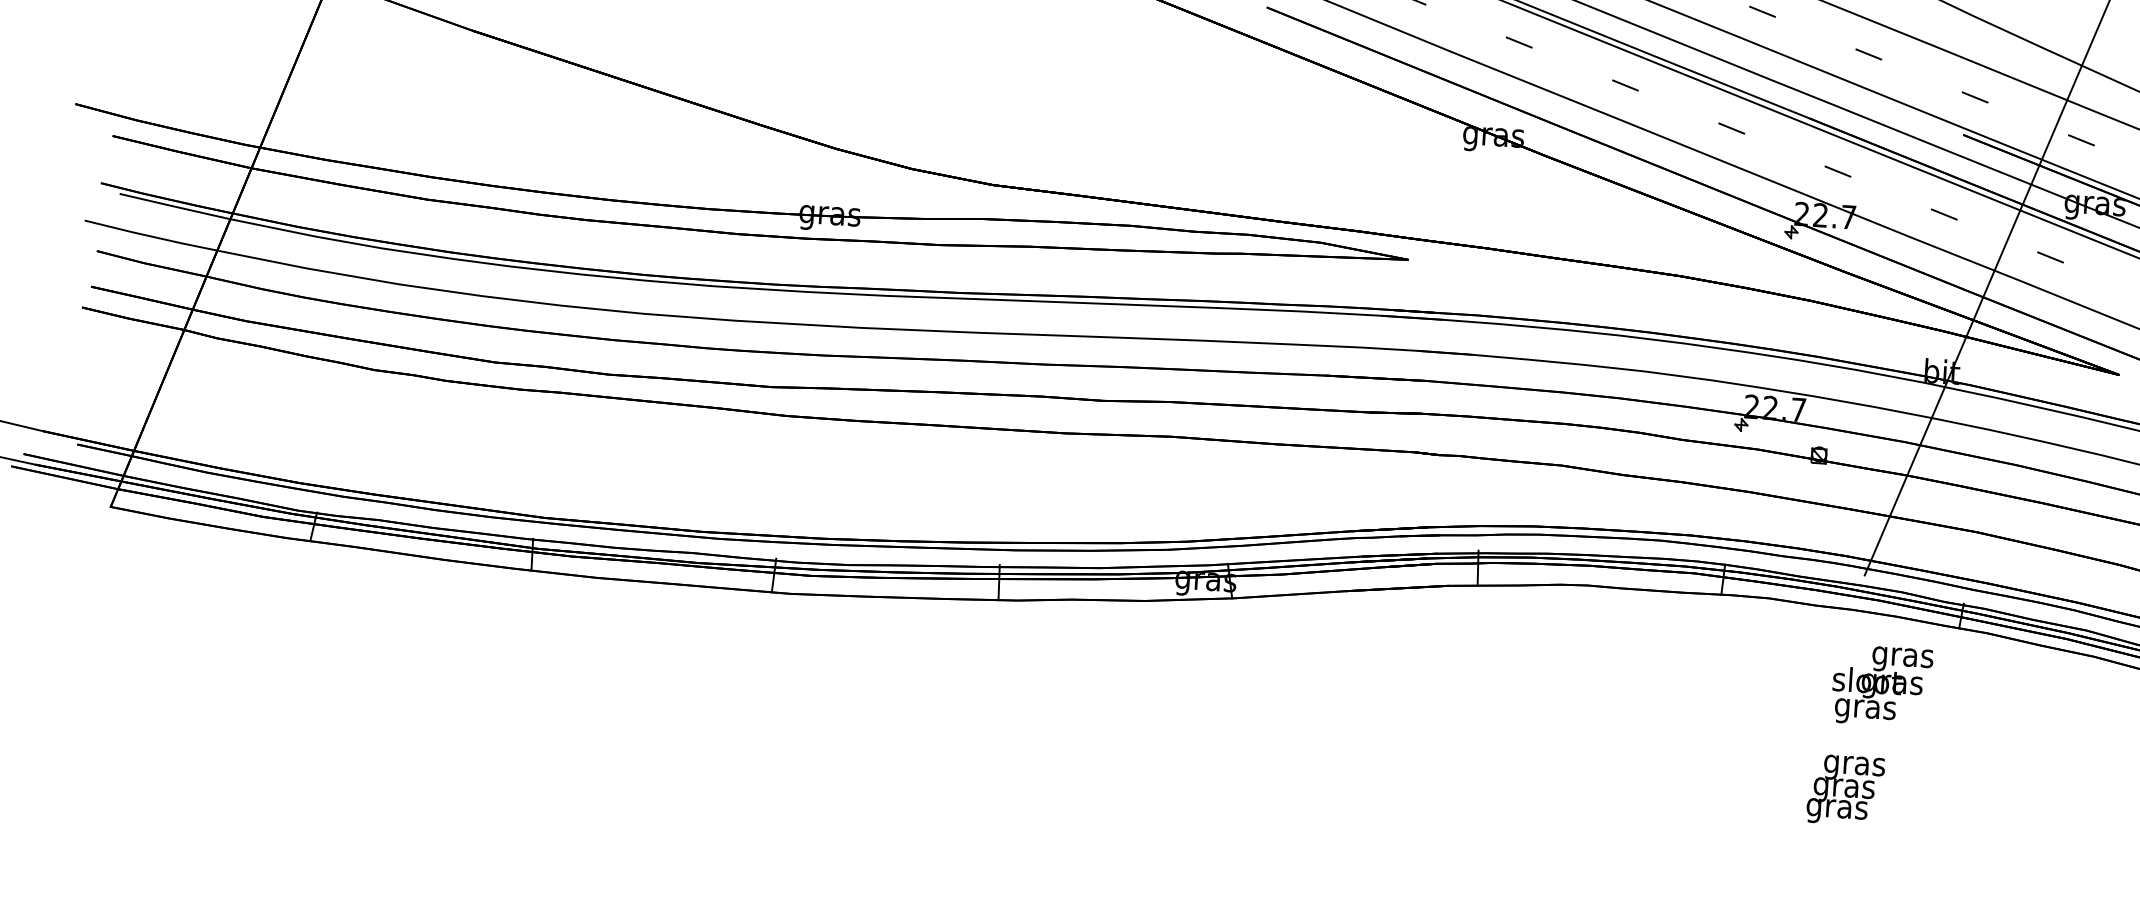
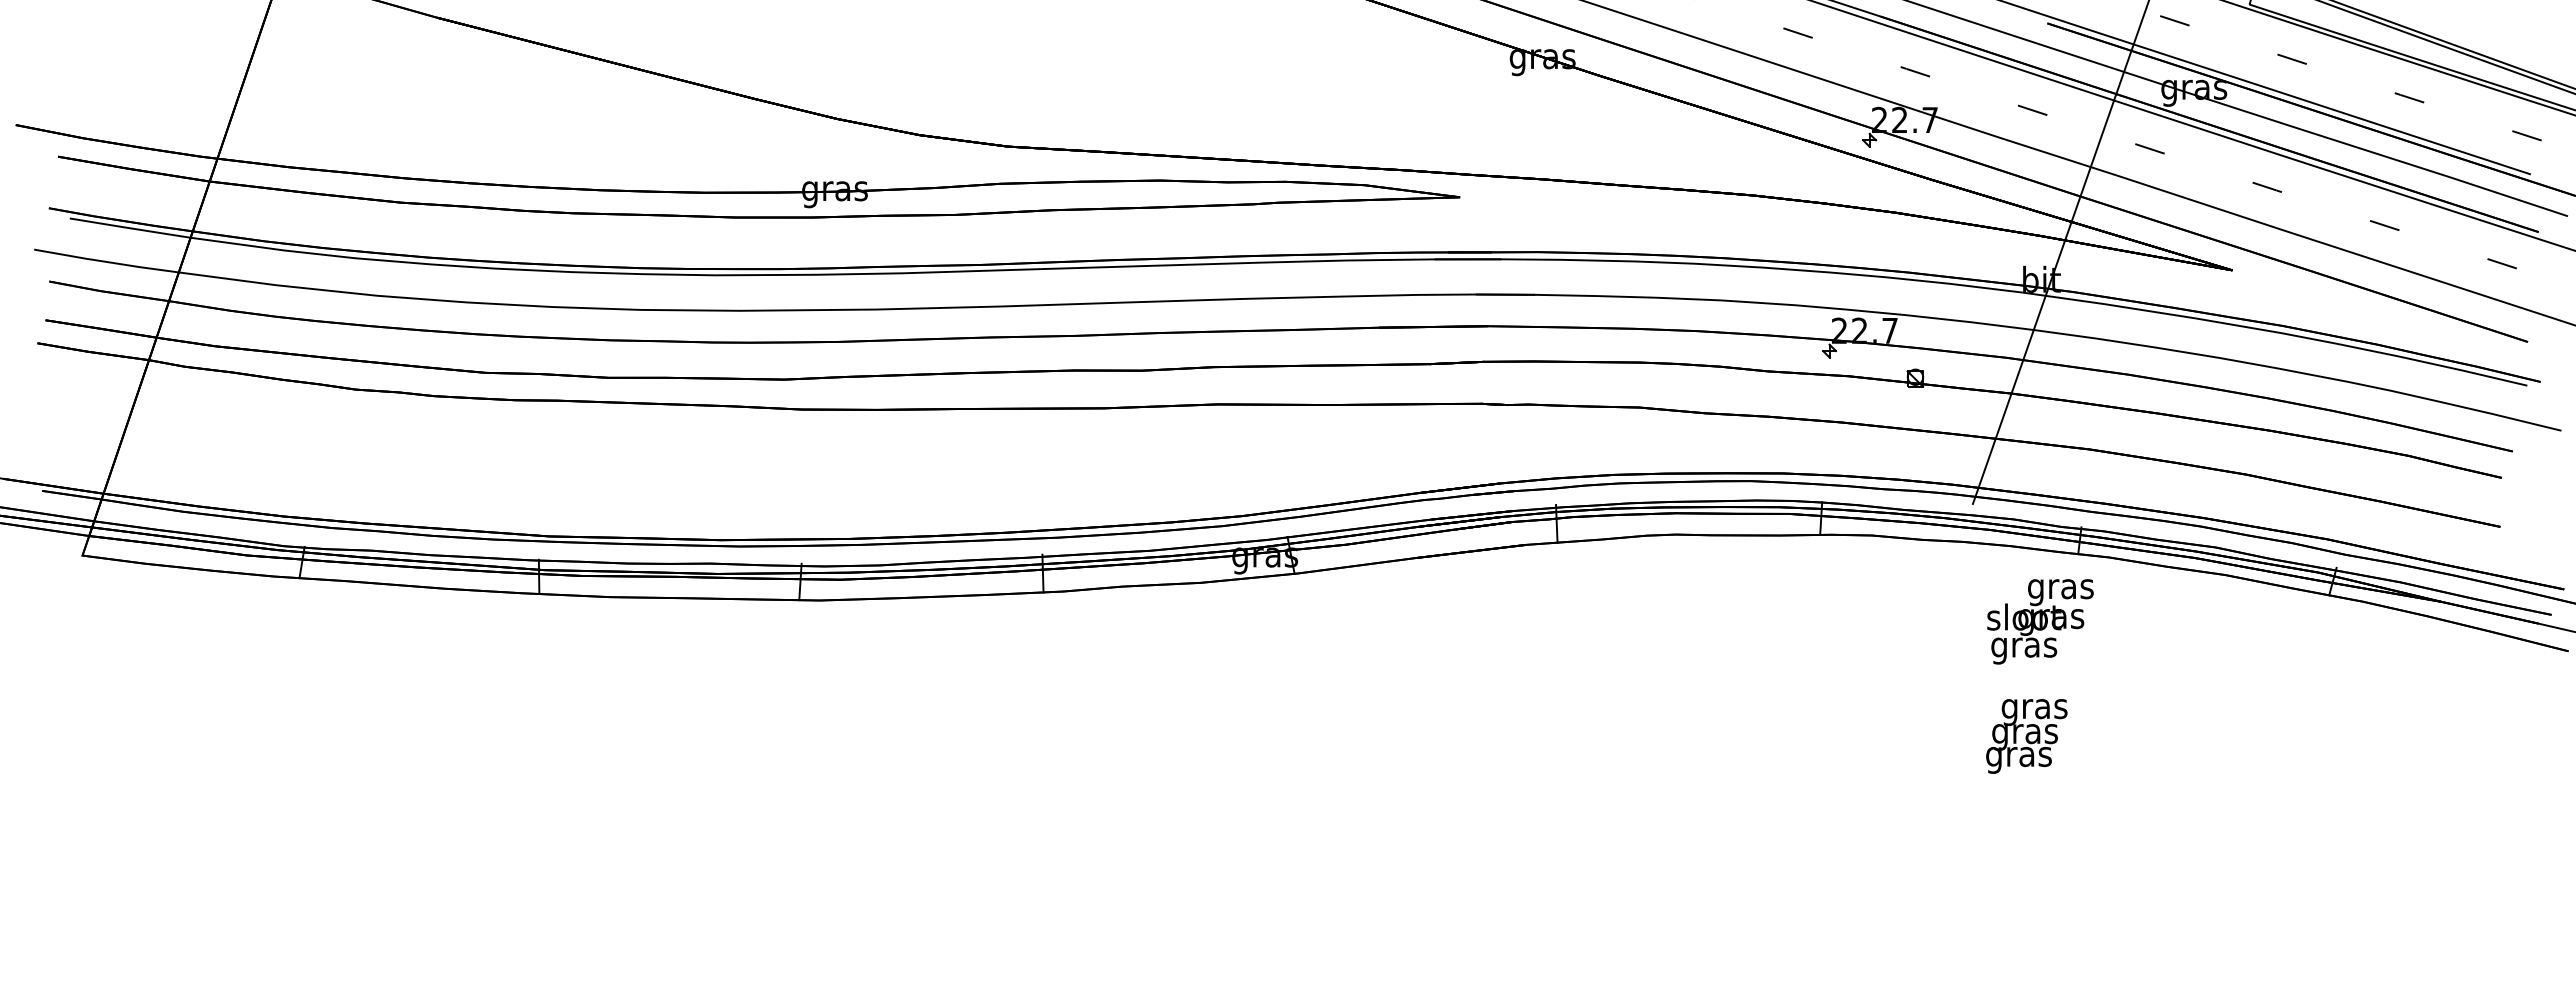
text: (1882, 685) -> (2040, 621), moved
text: (1845, 790) -> (2026, 736), moved

